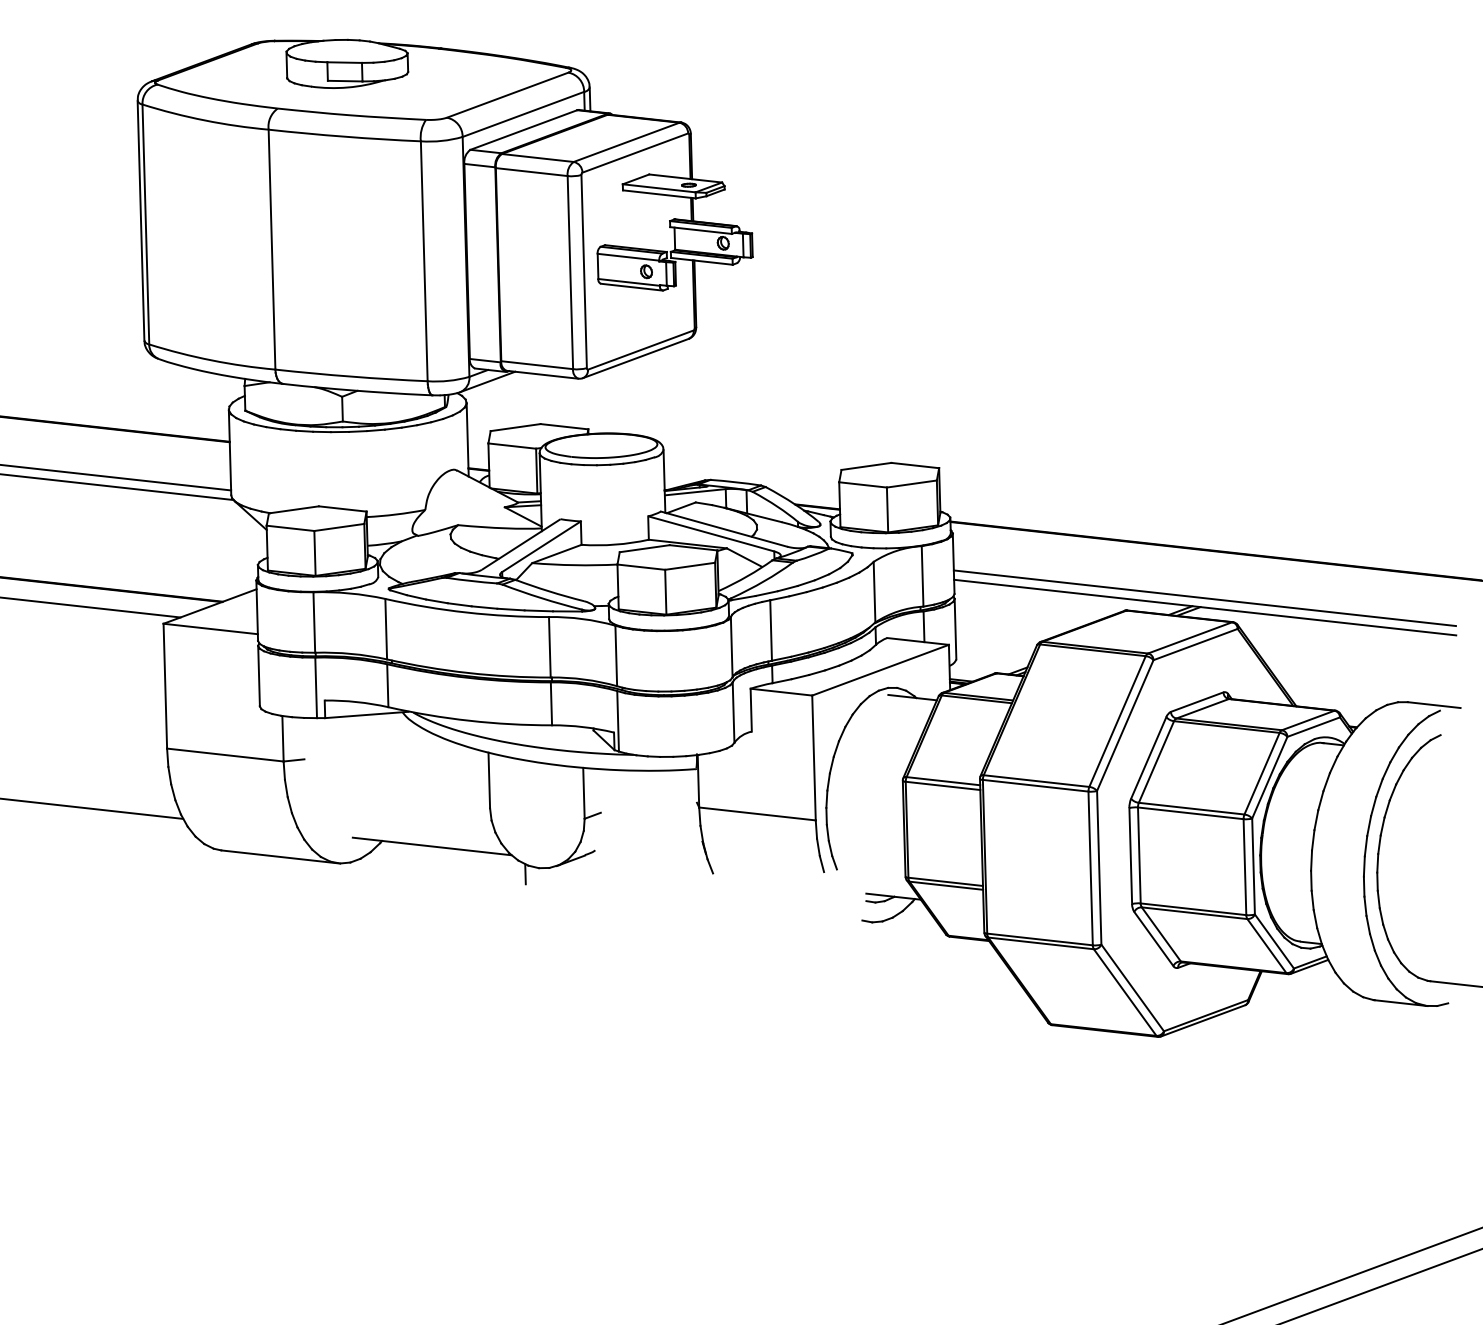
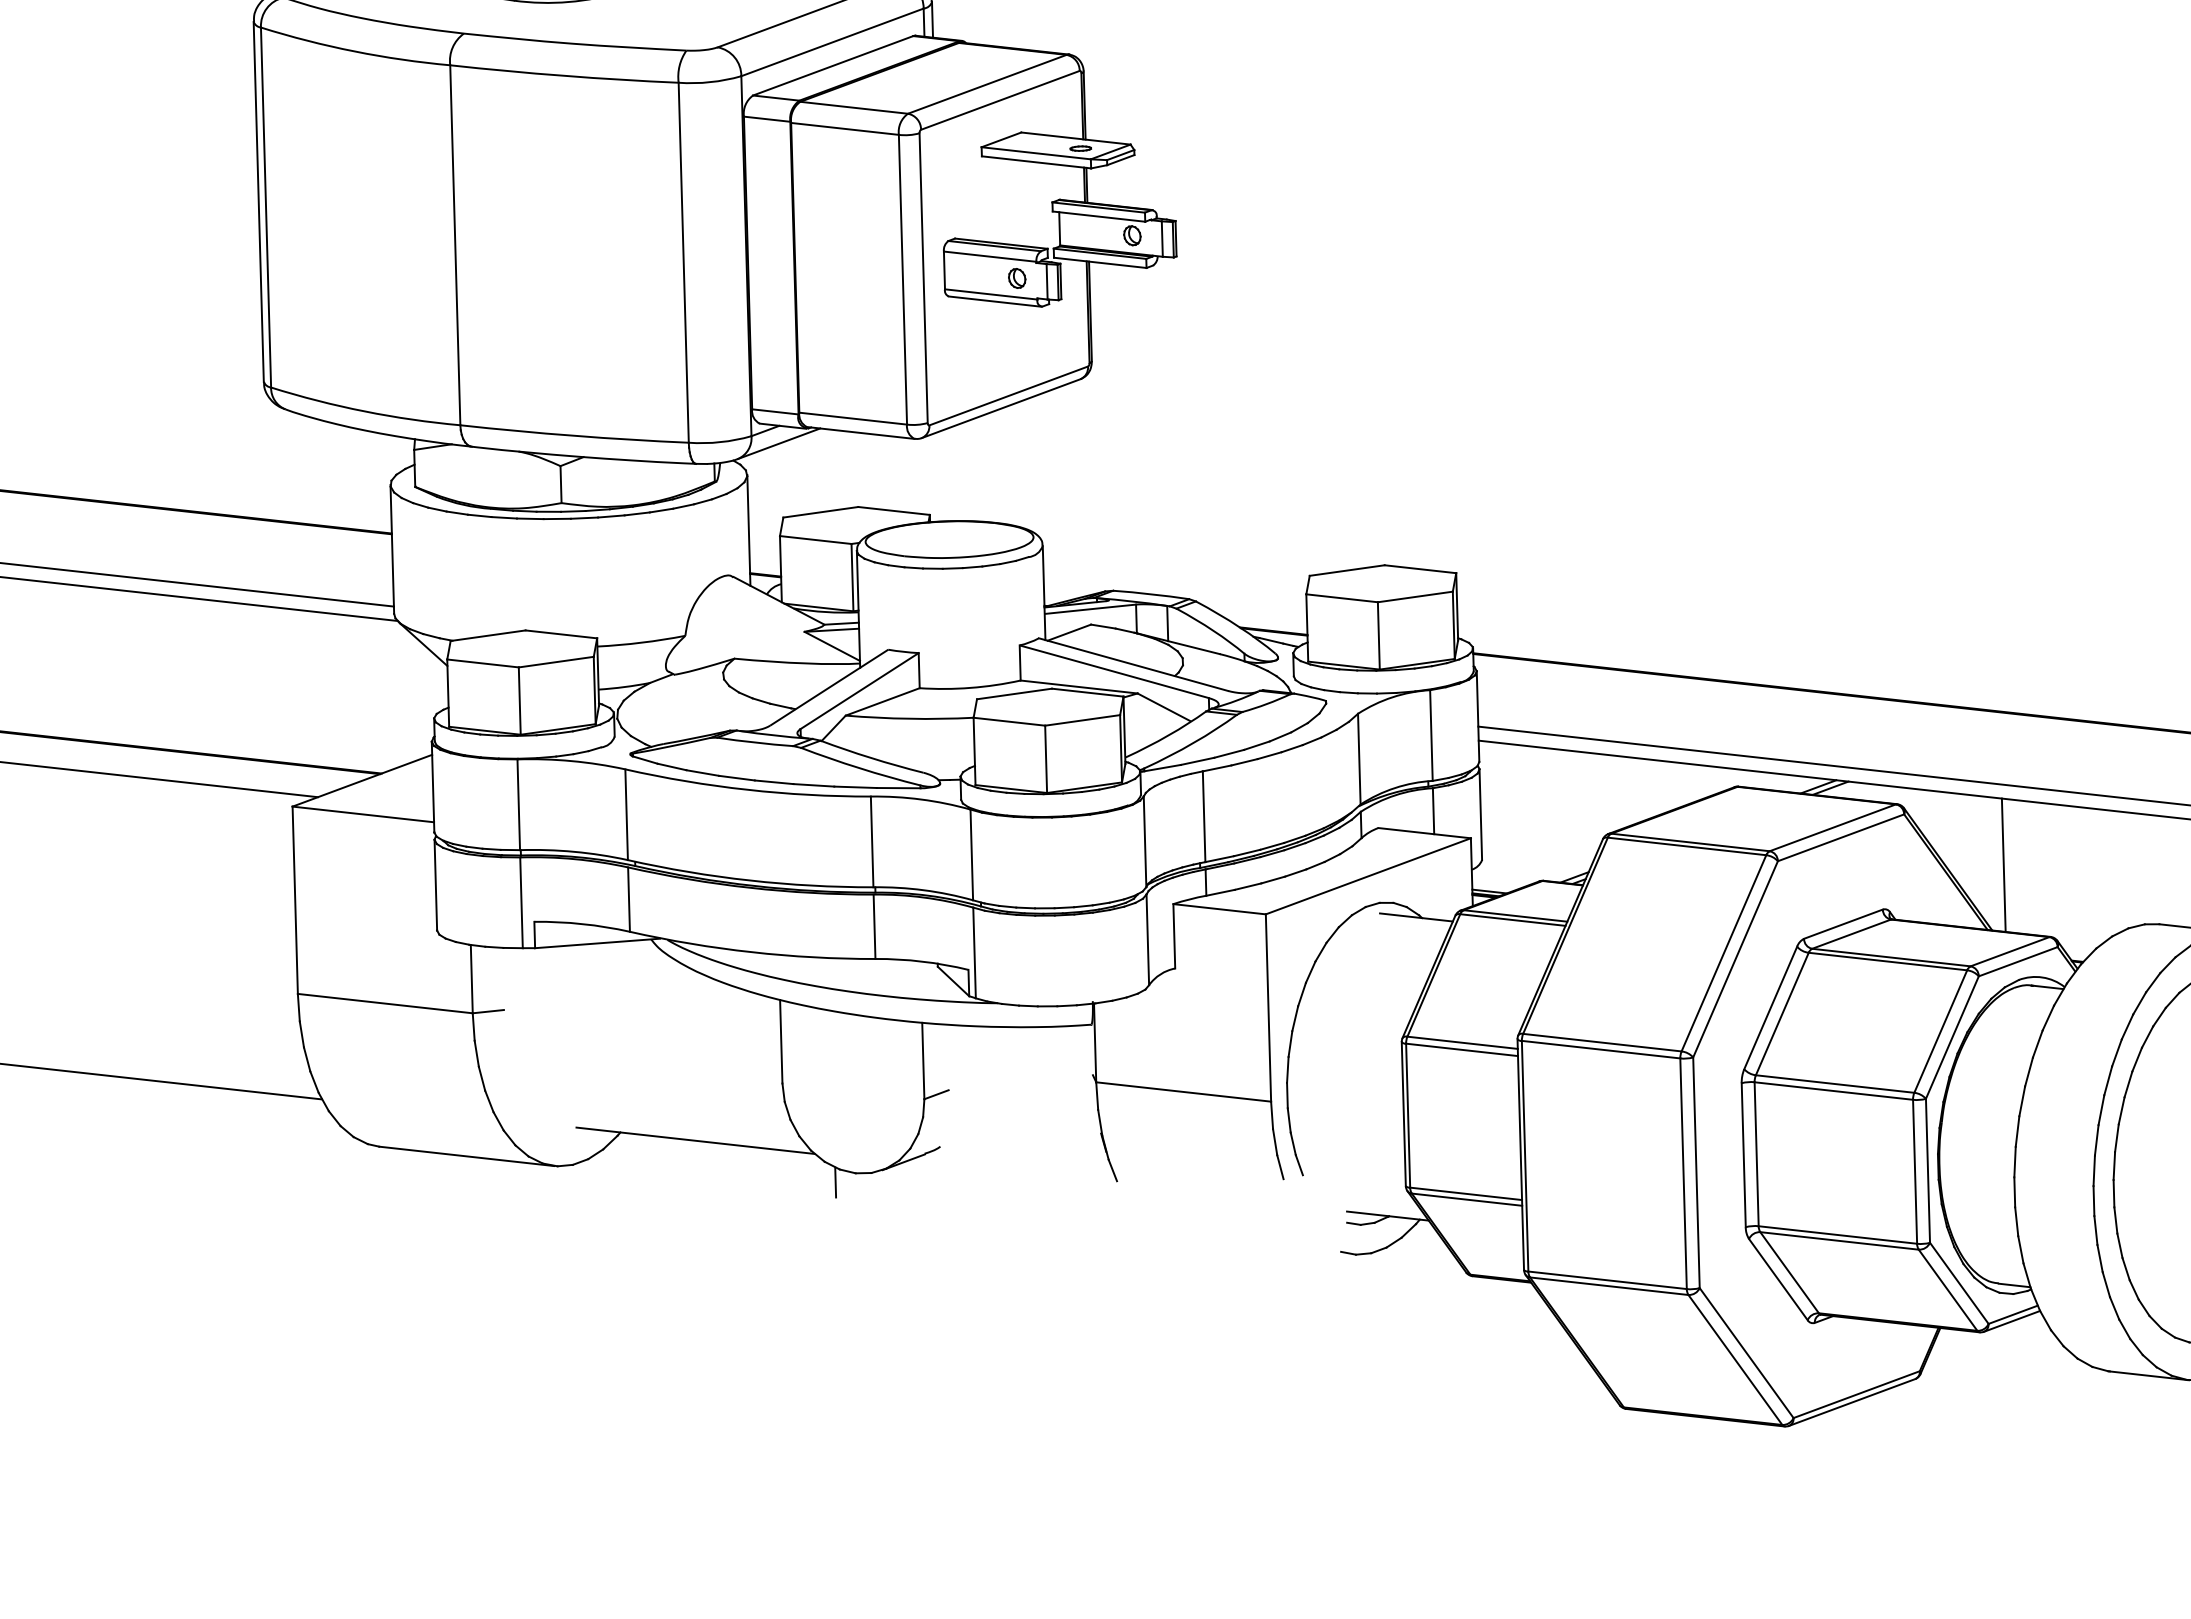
line: (1303, 662) -> (2002, 864), added

